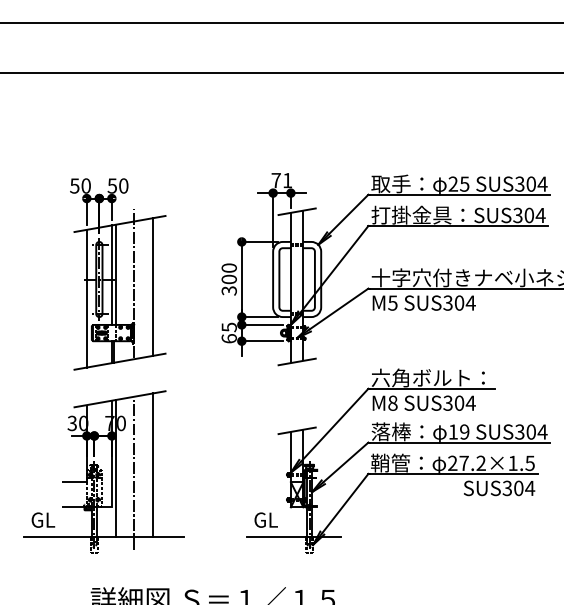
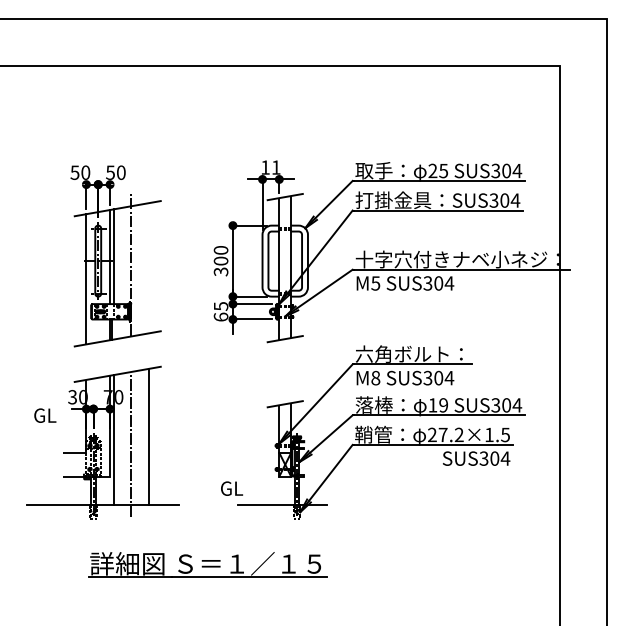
text: (276, 180) -> (265, 167), 71 -> 11
line: (153, 287) -> (149, 268), removed
text: (43, 519) -> (45, 415), moved
text: (265, 519) -> (231, 488), moved

